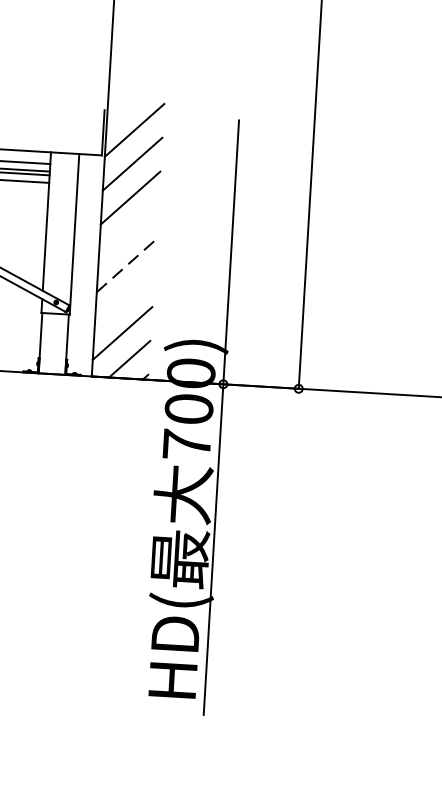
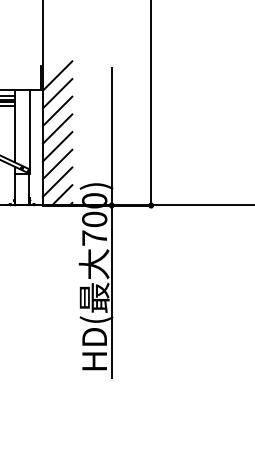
line: (128, 230) -> (57, 128), added
line: (126, 265) -> (57, 146), dashed -> solid
line: (124, 299) -> (57, 164), added

